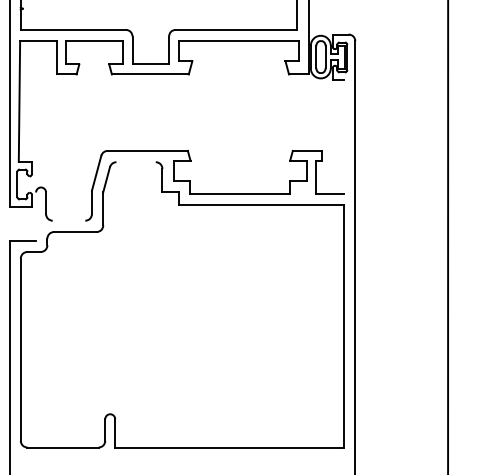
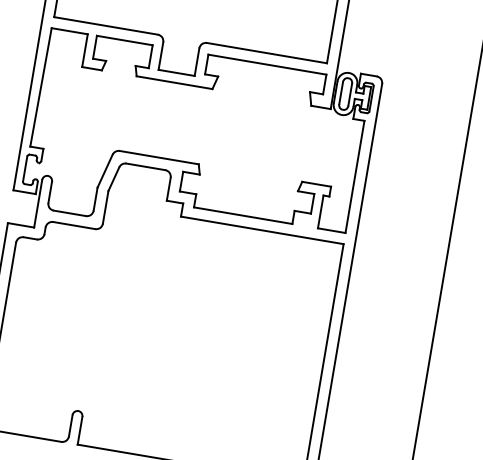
line: (343, 137) -> (354, 177), added
line: (135, 162) -> (145, 167), added
line: (36, 216) -> (38, 203), added
line: (68, 220) -> (69, 213), added

